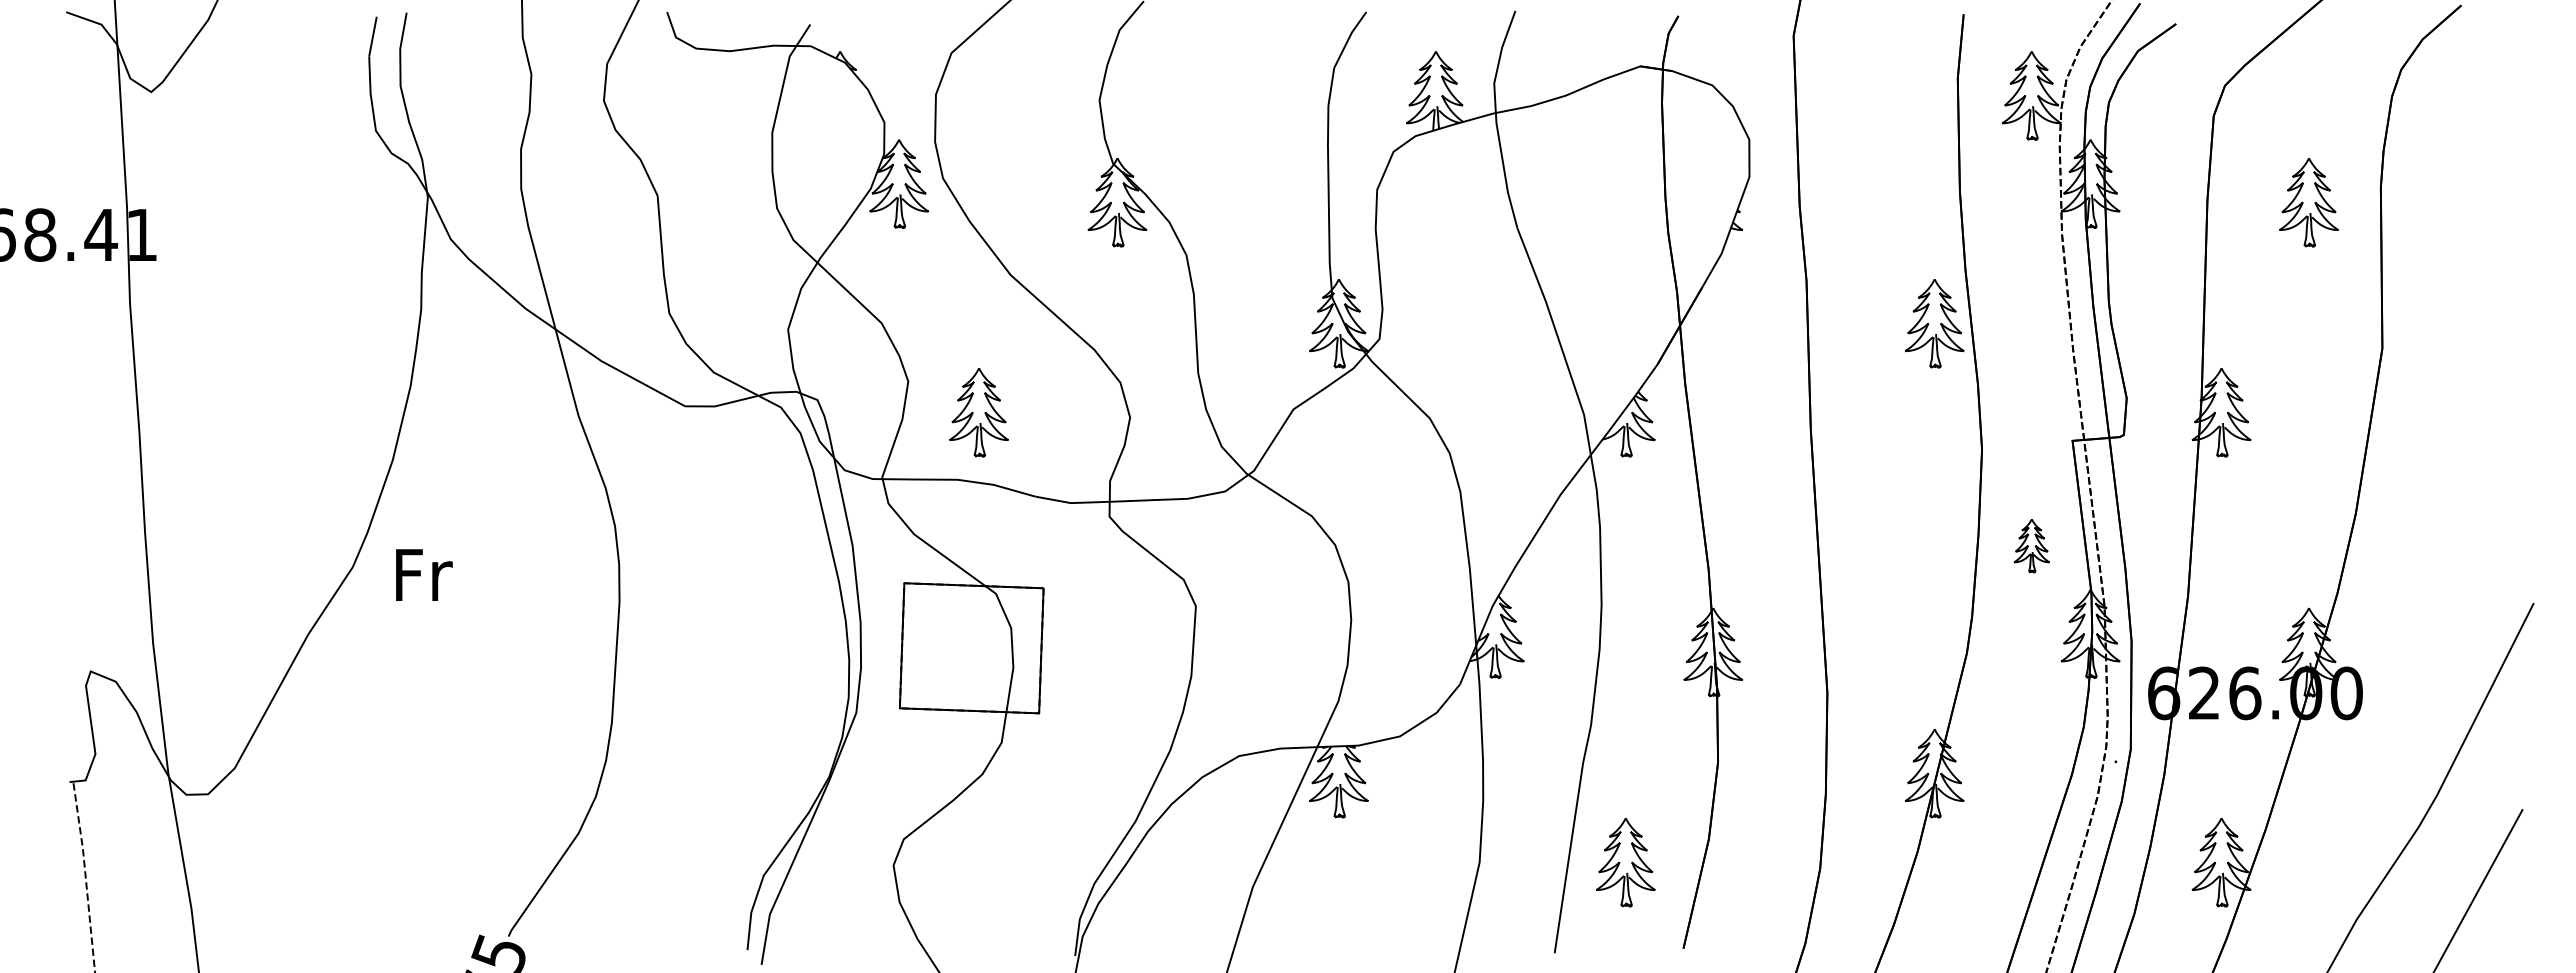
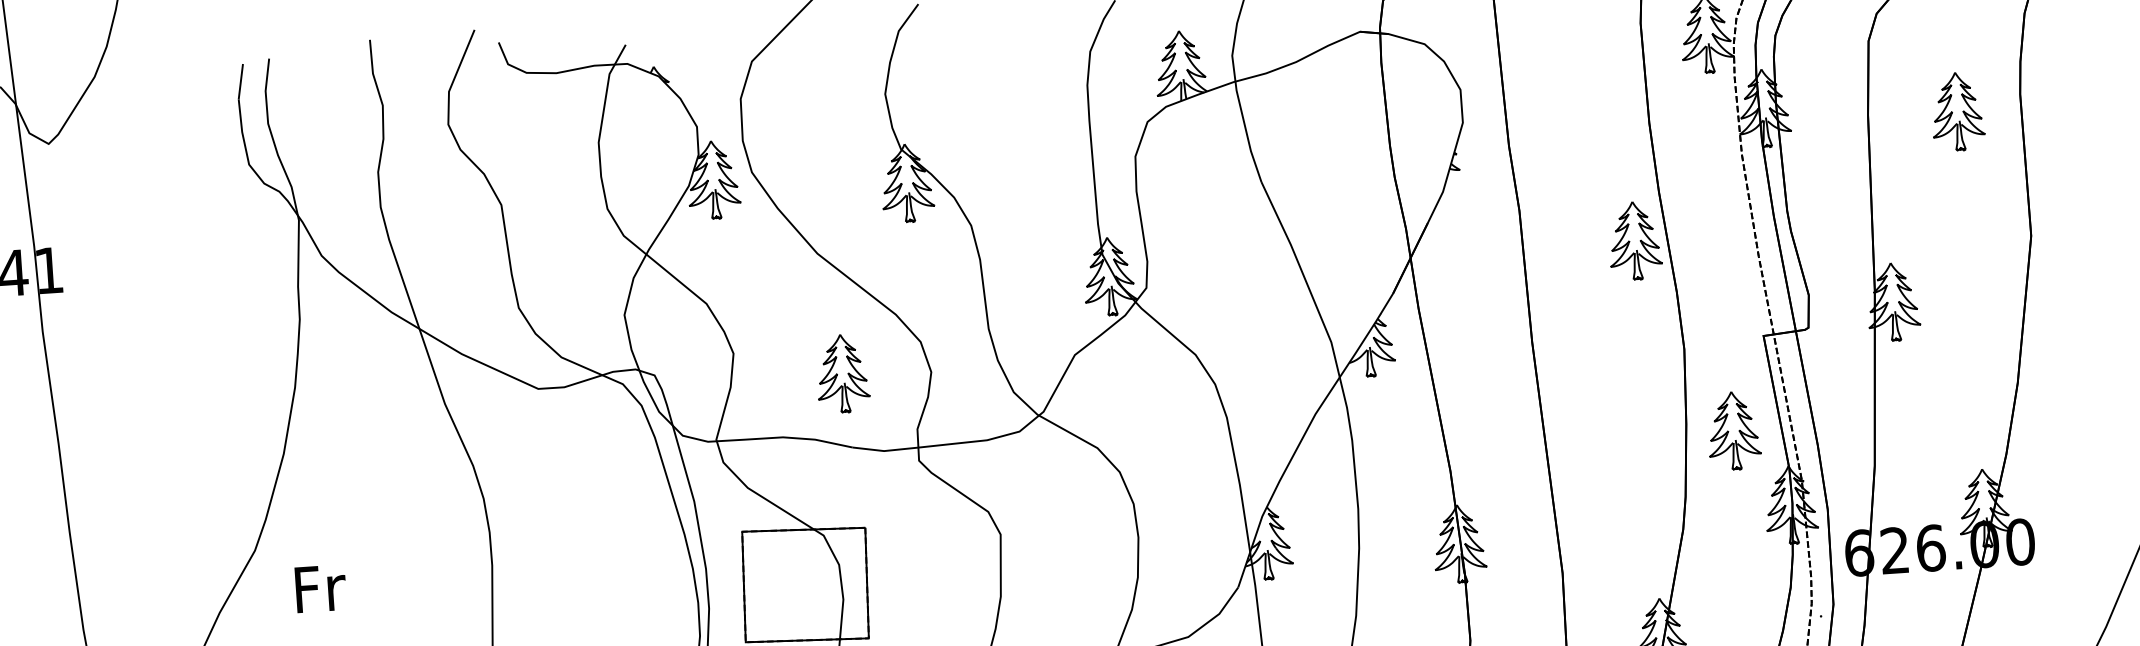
part: (978, 412) -> (842, 373), moved
part: (2031, 545) -> (1733, 430), size x1.67
text: (424, 574) -> (321, 588), moved

